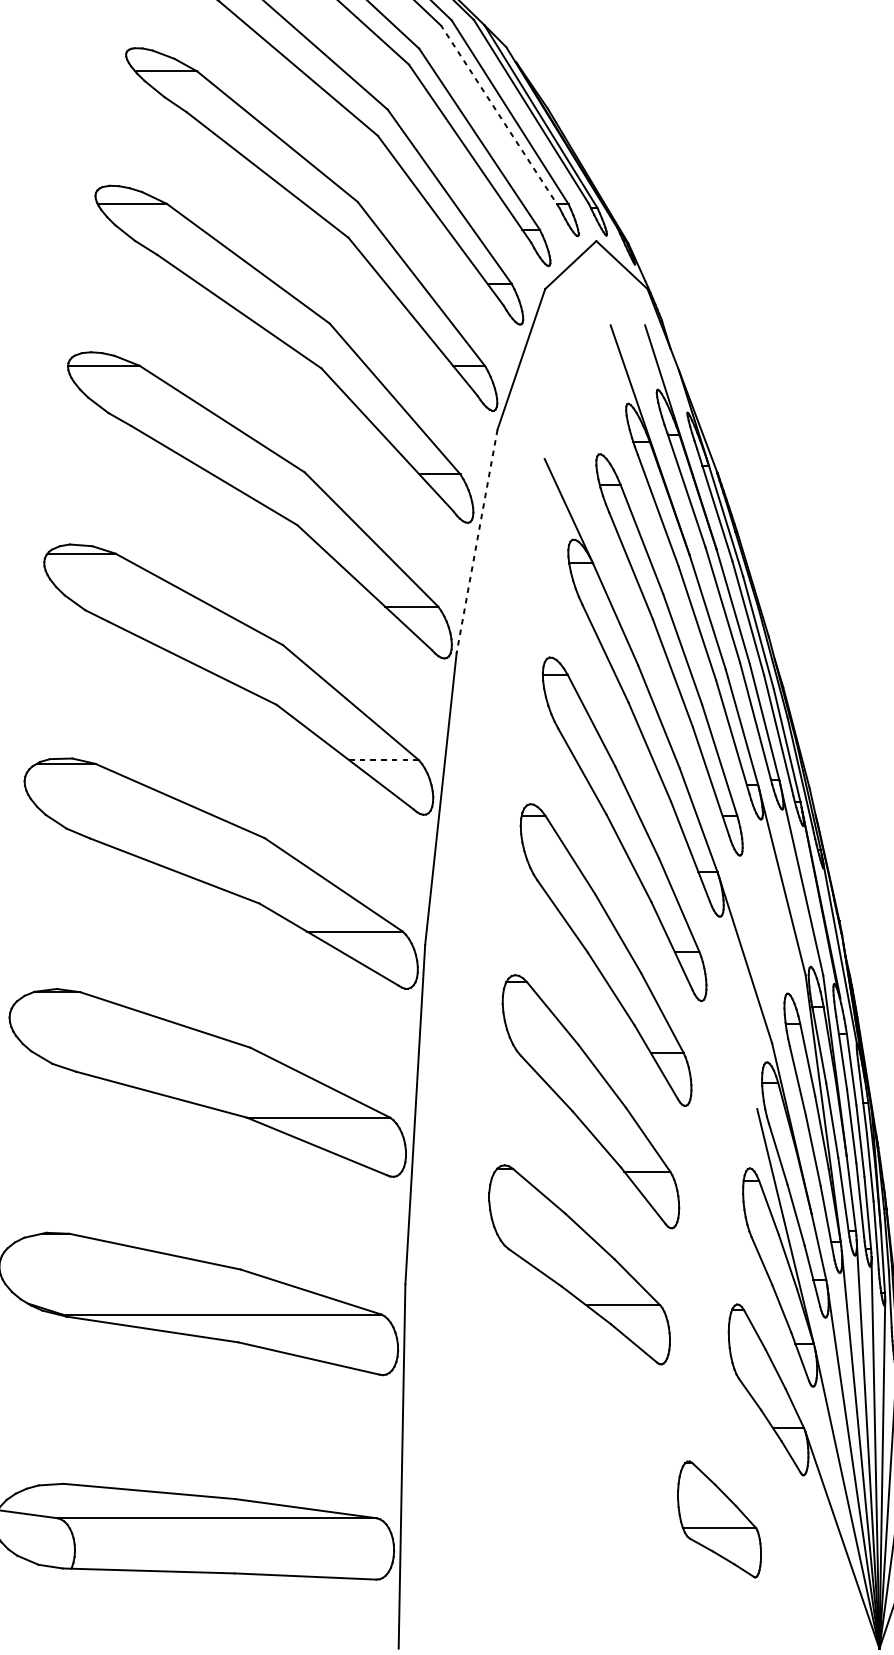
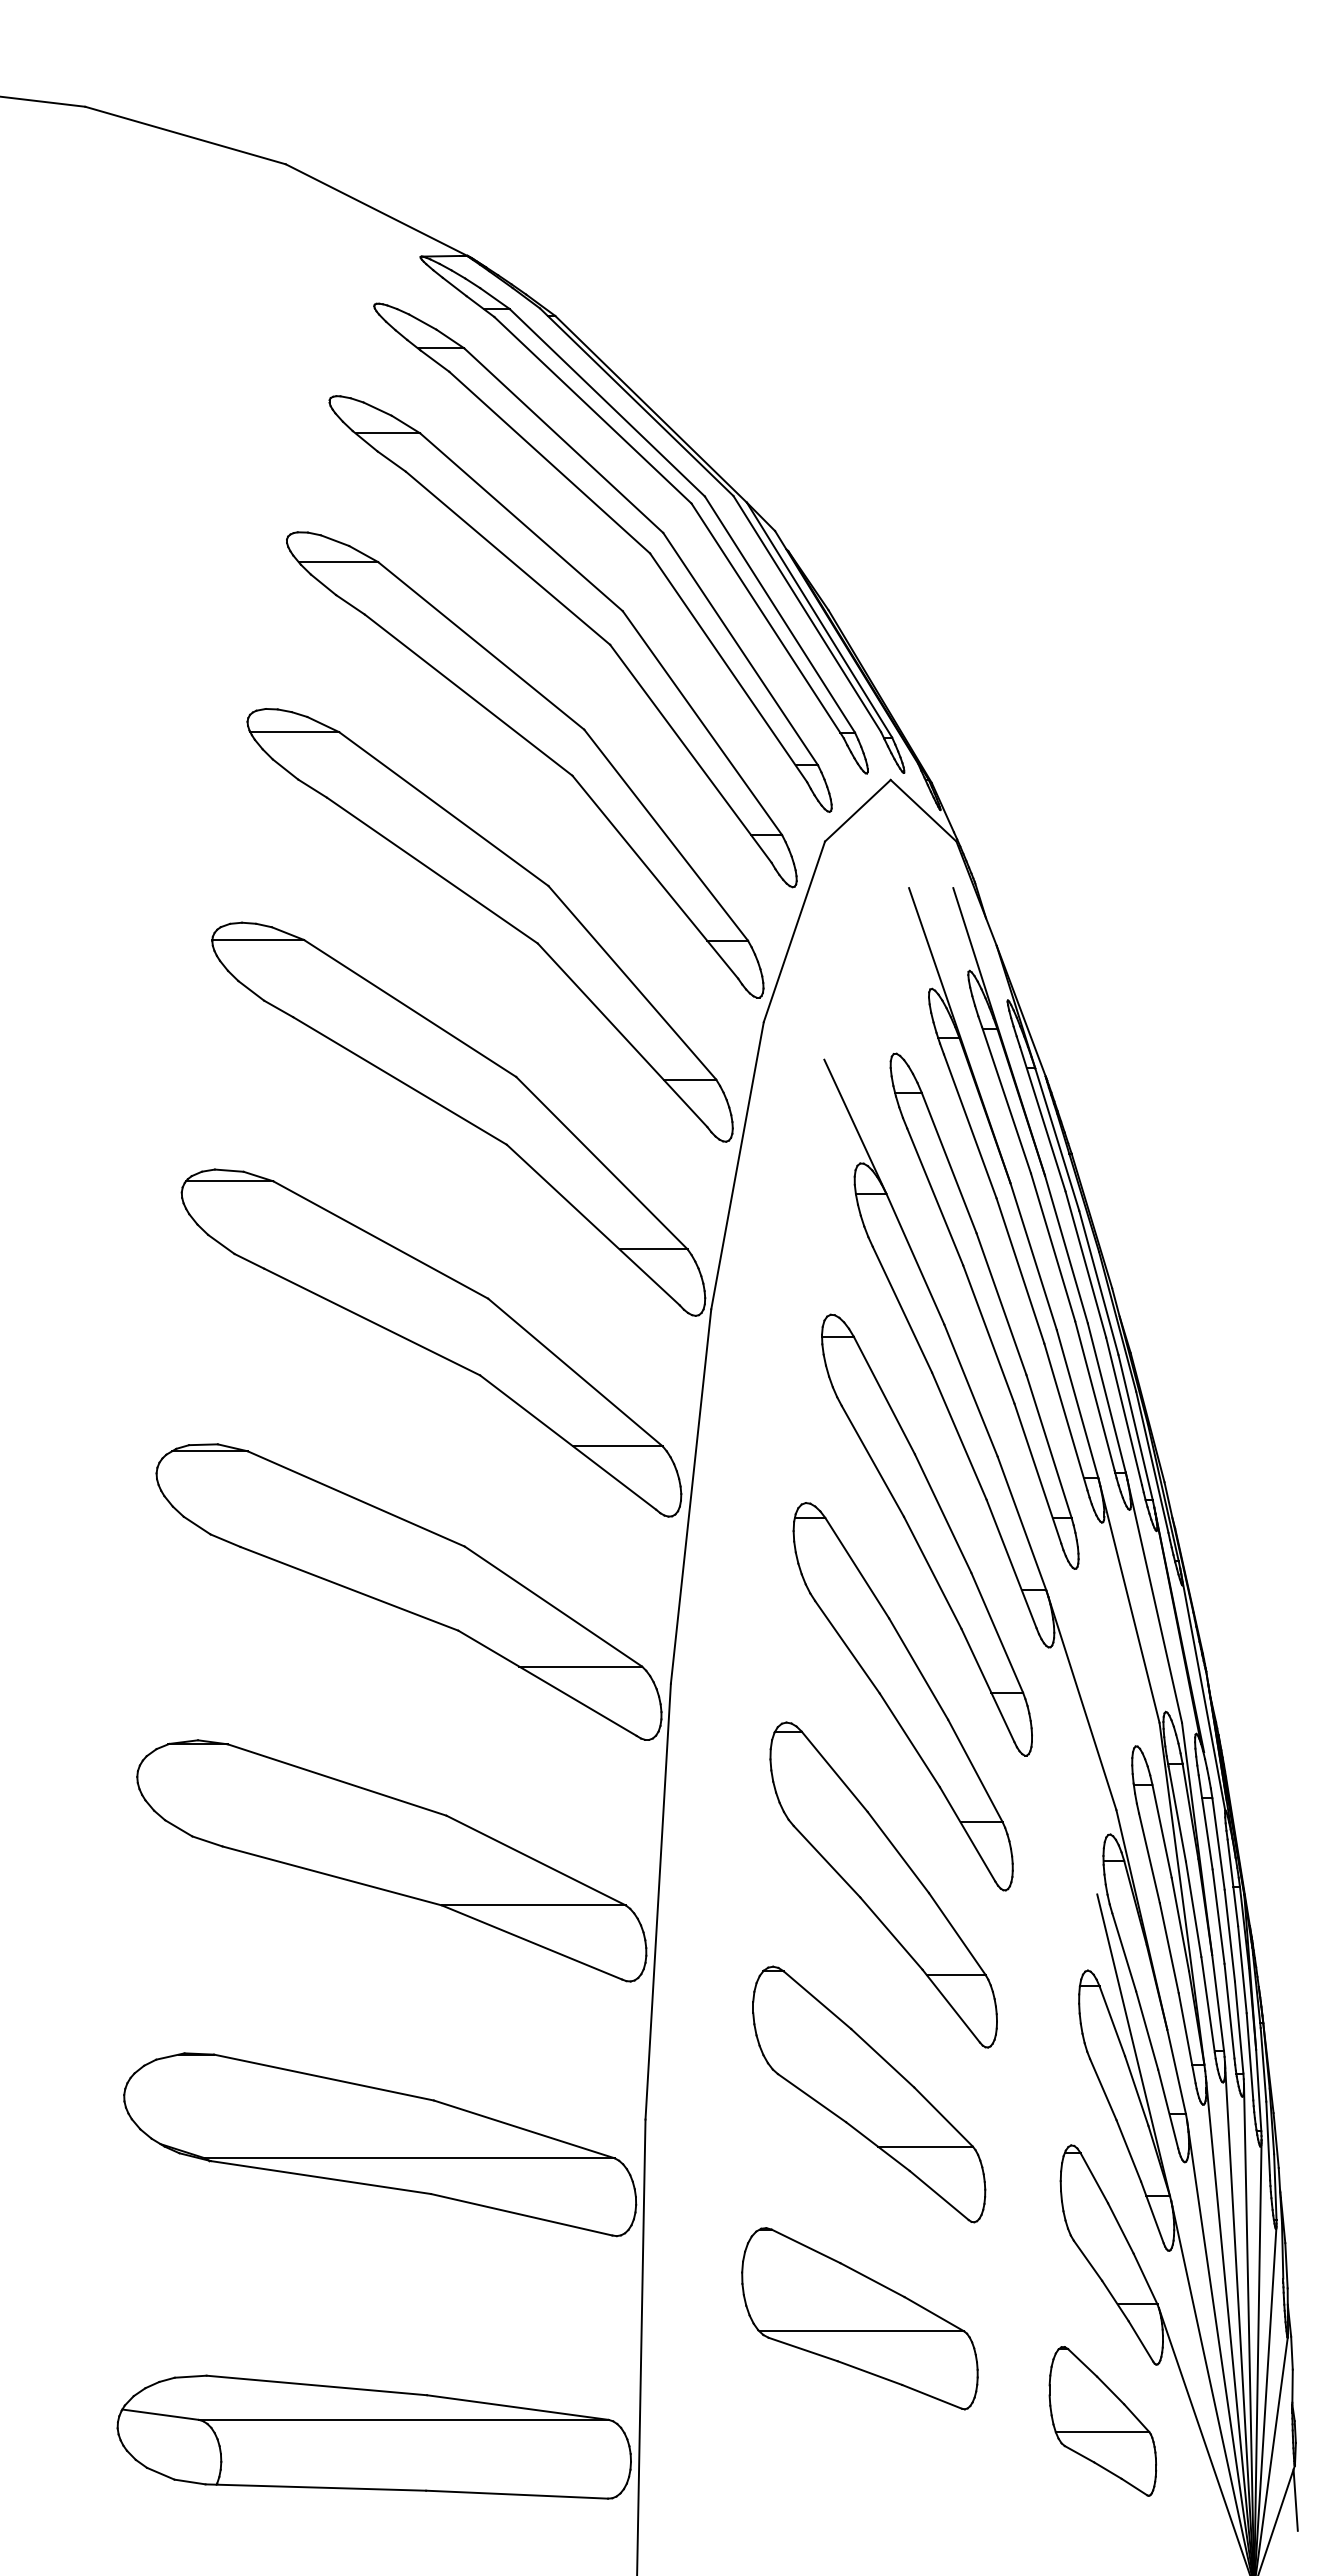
line: (500, 116) -> (767, 620), dashed -> solid
line: (477, 542) -> (737, 1166), dashed -> solid
line: (383, 760) -> (617, 1446), dashed -> solid
part: (572, 1439) -> (859, 2318), added
part: (719, 1519) -> (1102, 2421), moved

